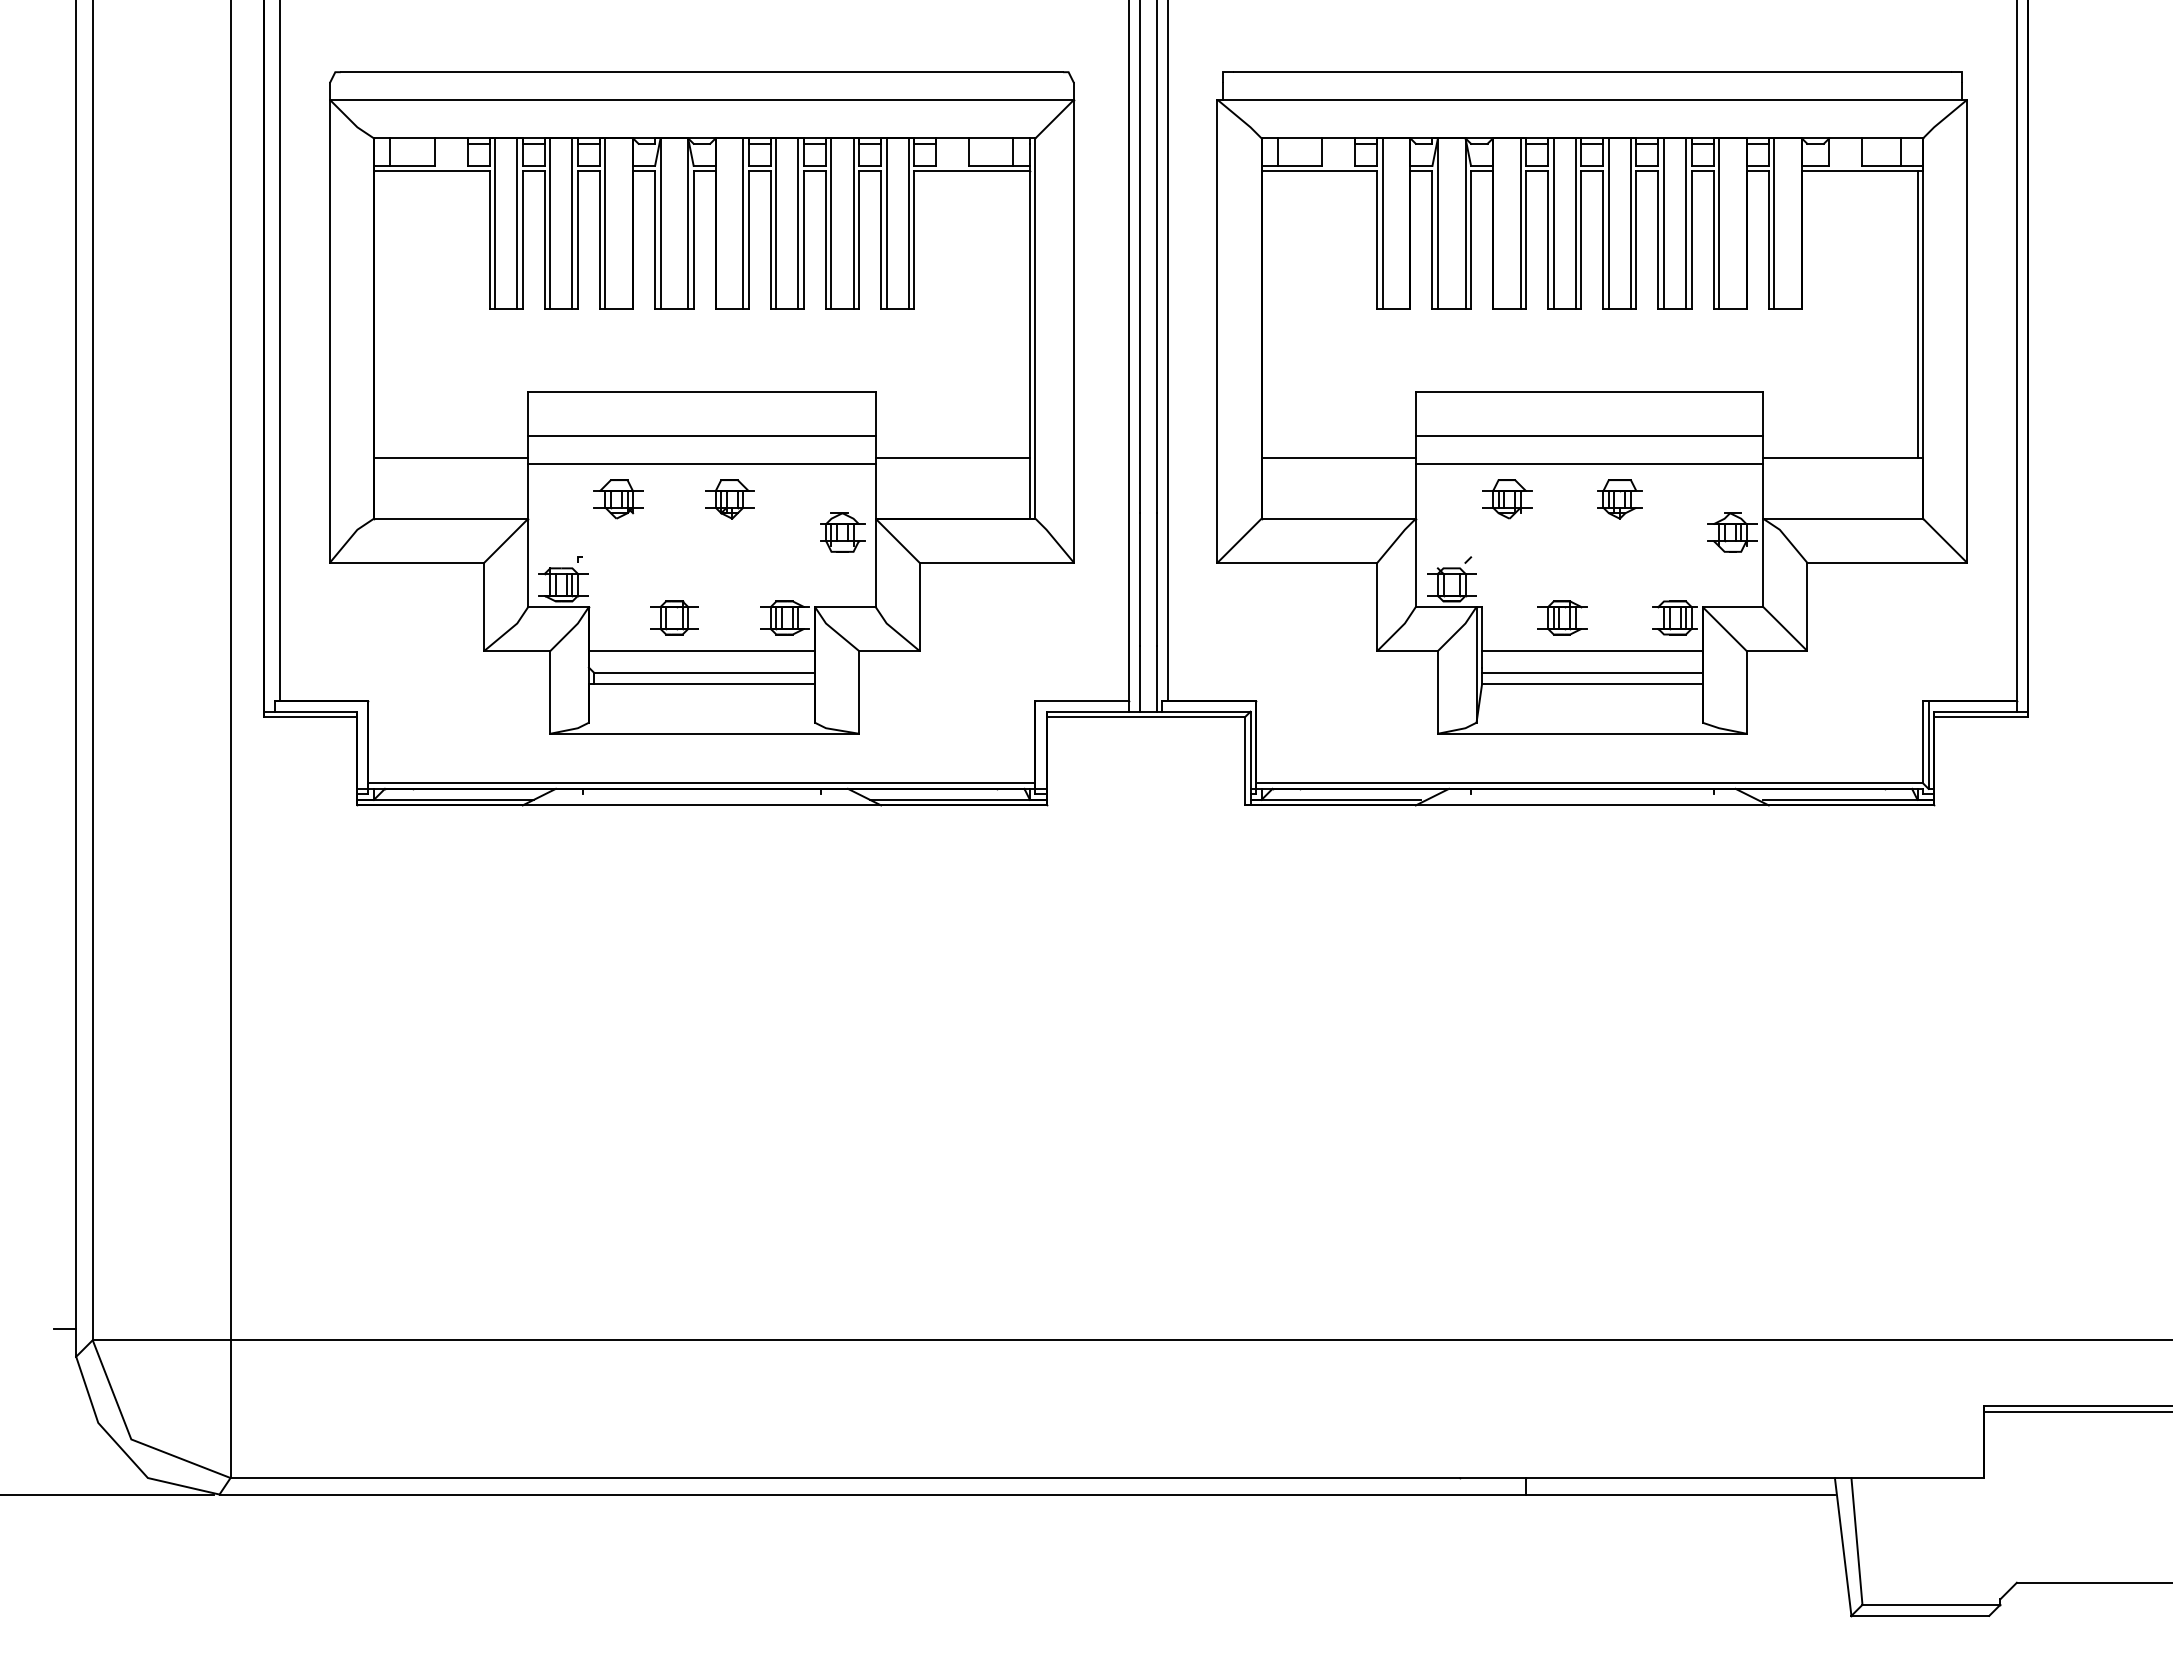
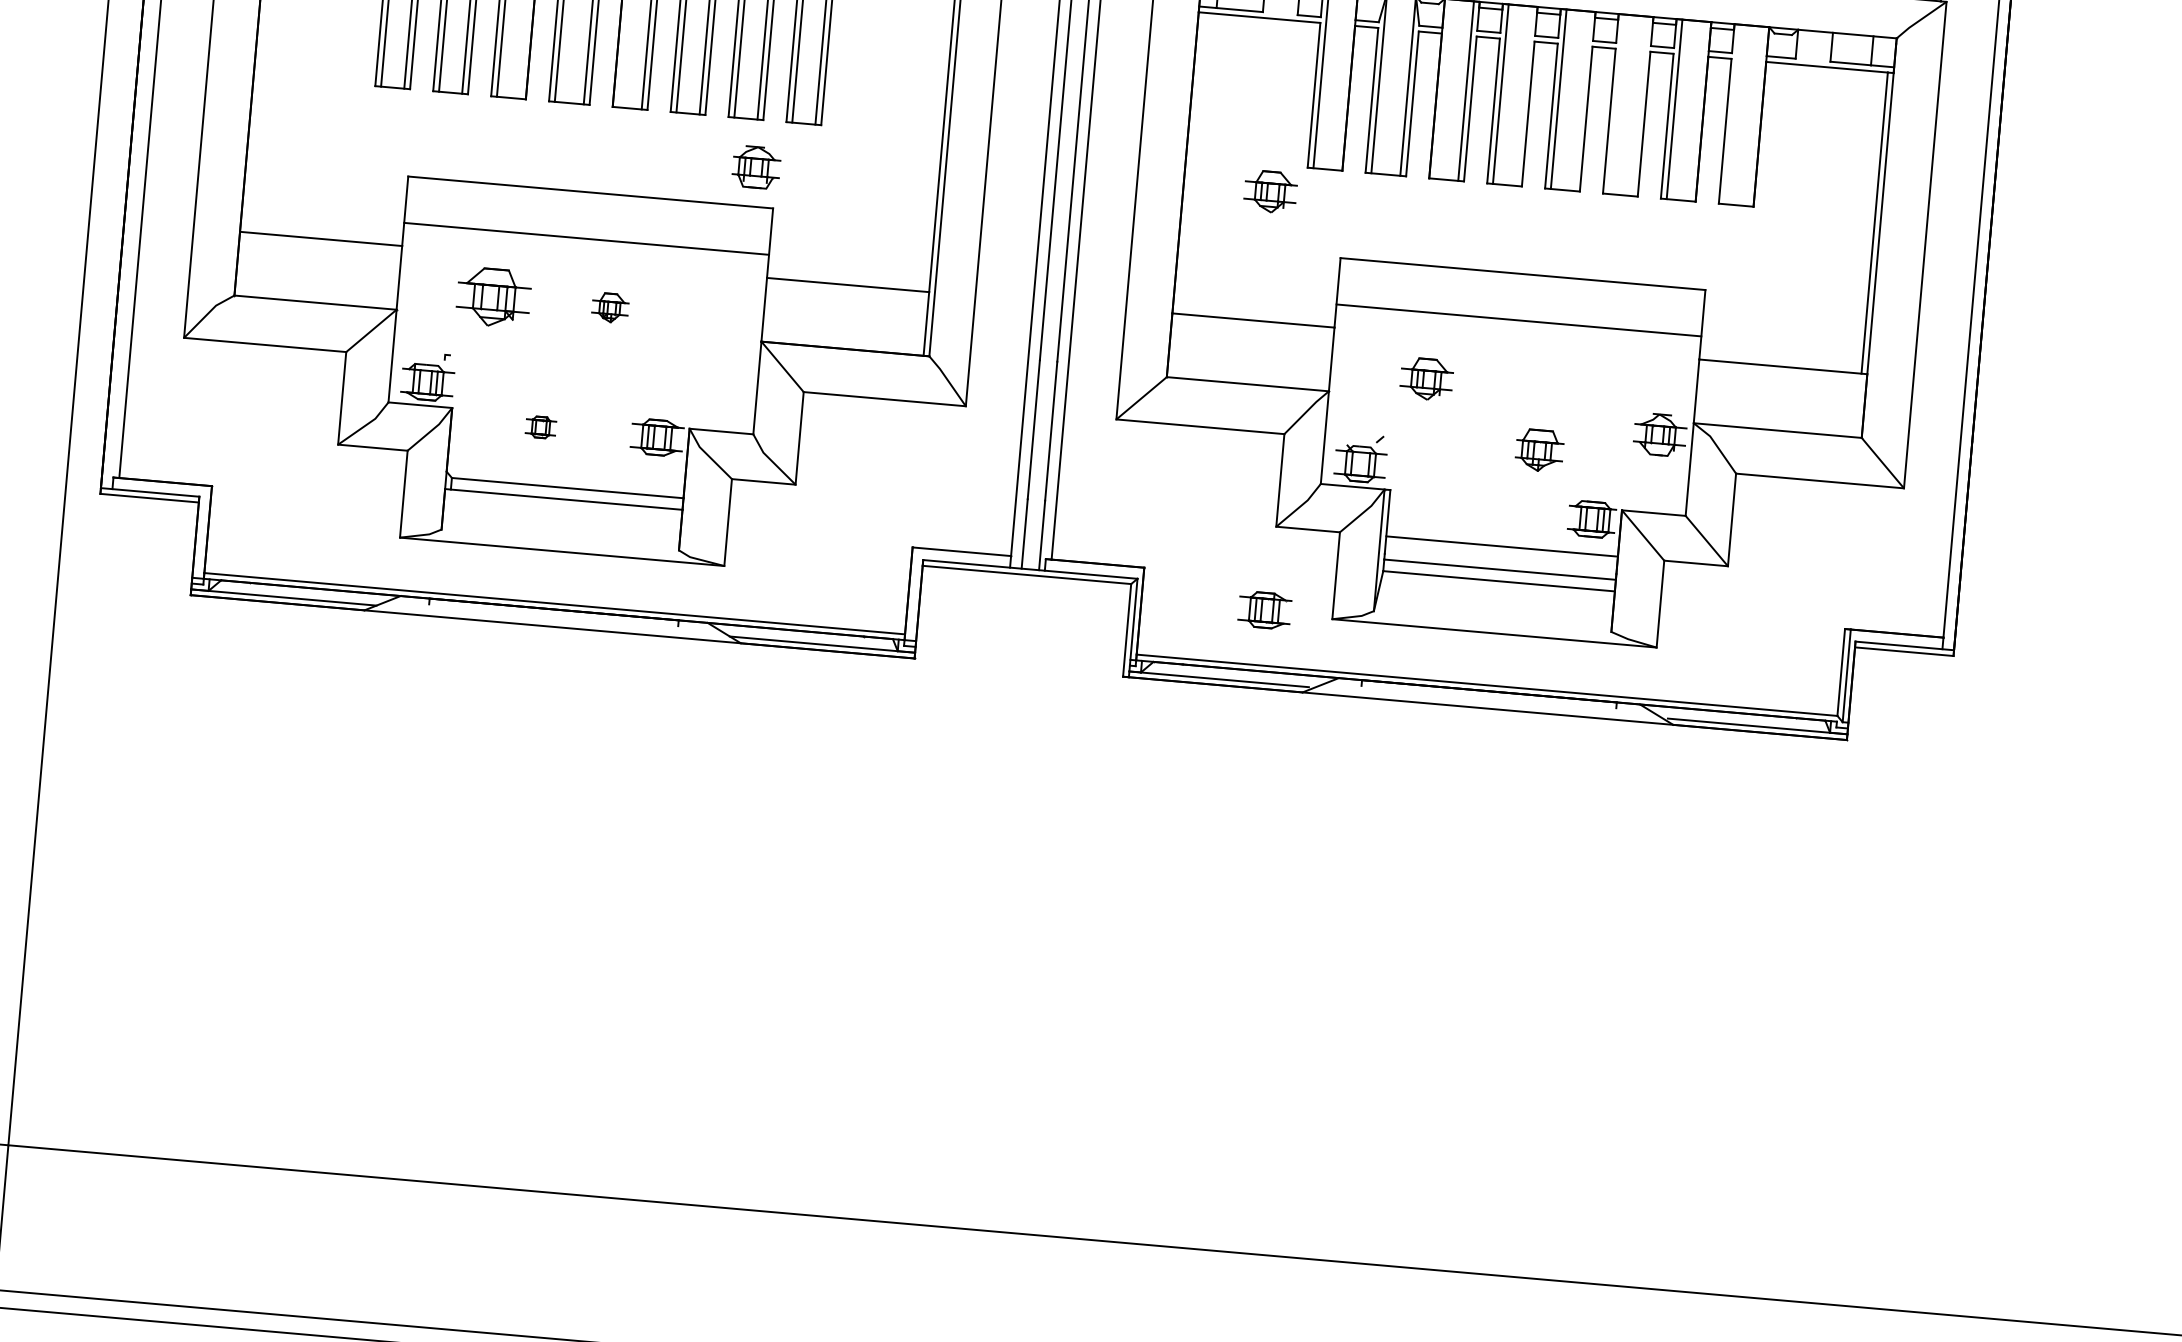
line: (1575, 223) -> (1523, 95), removed
line: (1630, 223) -> (1581, 100), removed
line: (1664, 223) -> (1617, 104), removed
line: (1686, 223) -> (1640, 106), removed
line: (1774, 223) -> (1732, 114), removed
part: (1344, 335) -> (1270, 192), added
line: (701, 463) -> (583, 267), removed
line: (1589, 463) -> (1516, 349), removed
part: (618, 499) -> (493, 297), size x1.4
part: (729, 499) -> (609, 308), size x0.7
part: (1619, 499) -> (1539, 450), moved
part: (842, 532) -> (756, 167), moved
part: (674, 617) -> (541, 426), size x0.6
part: (1562, 617) -> (1264, 609), moved
line: (701, 651) -> (566, 465), removed

